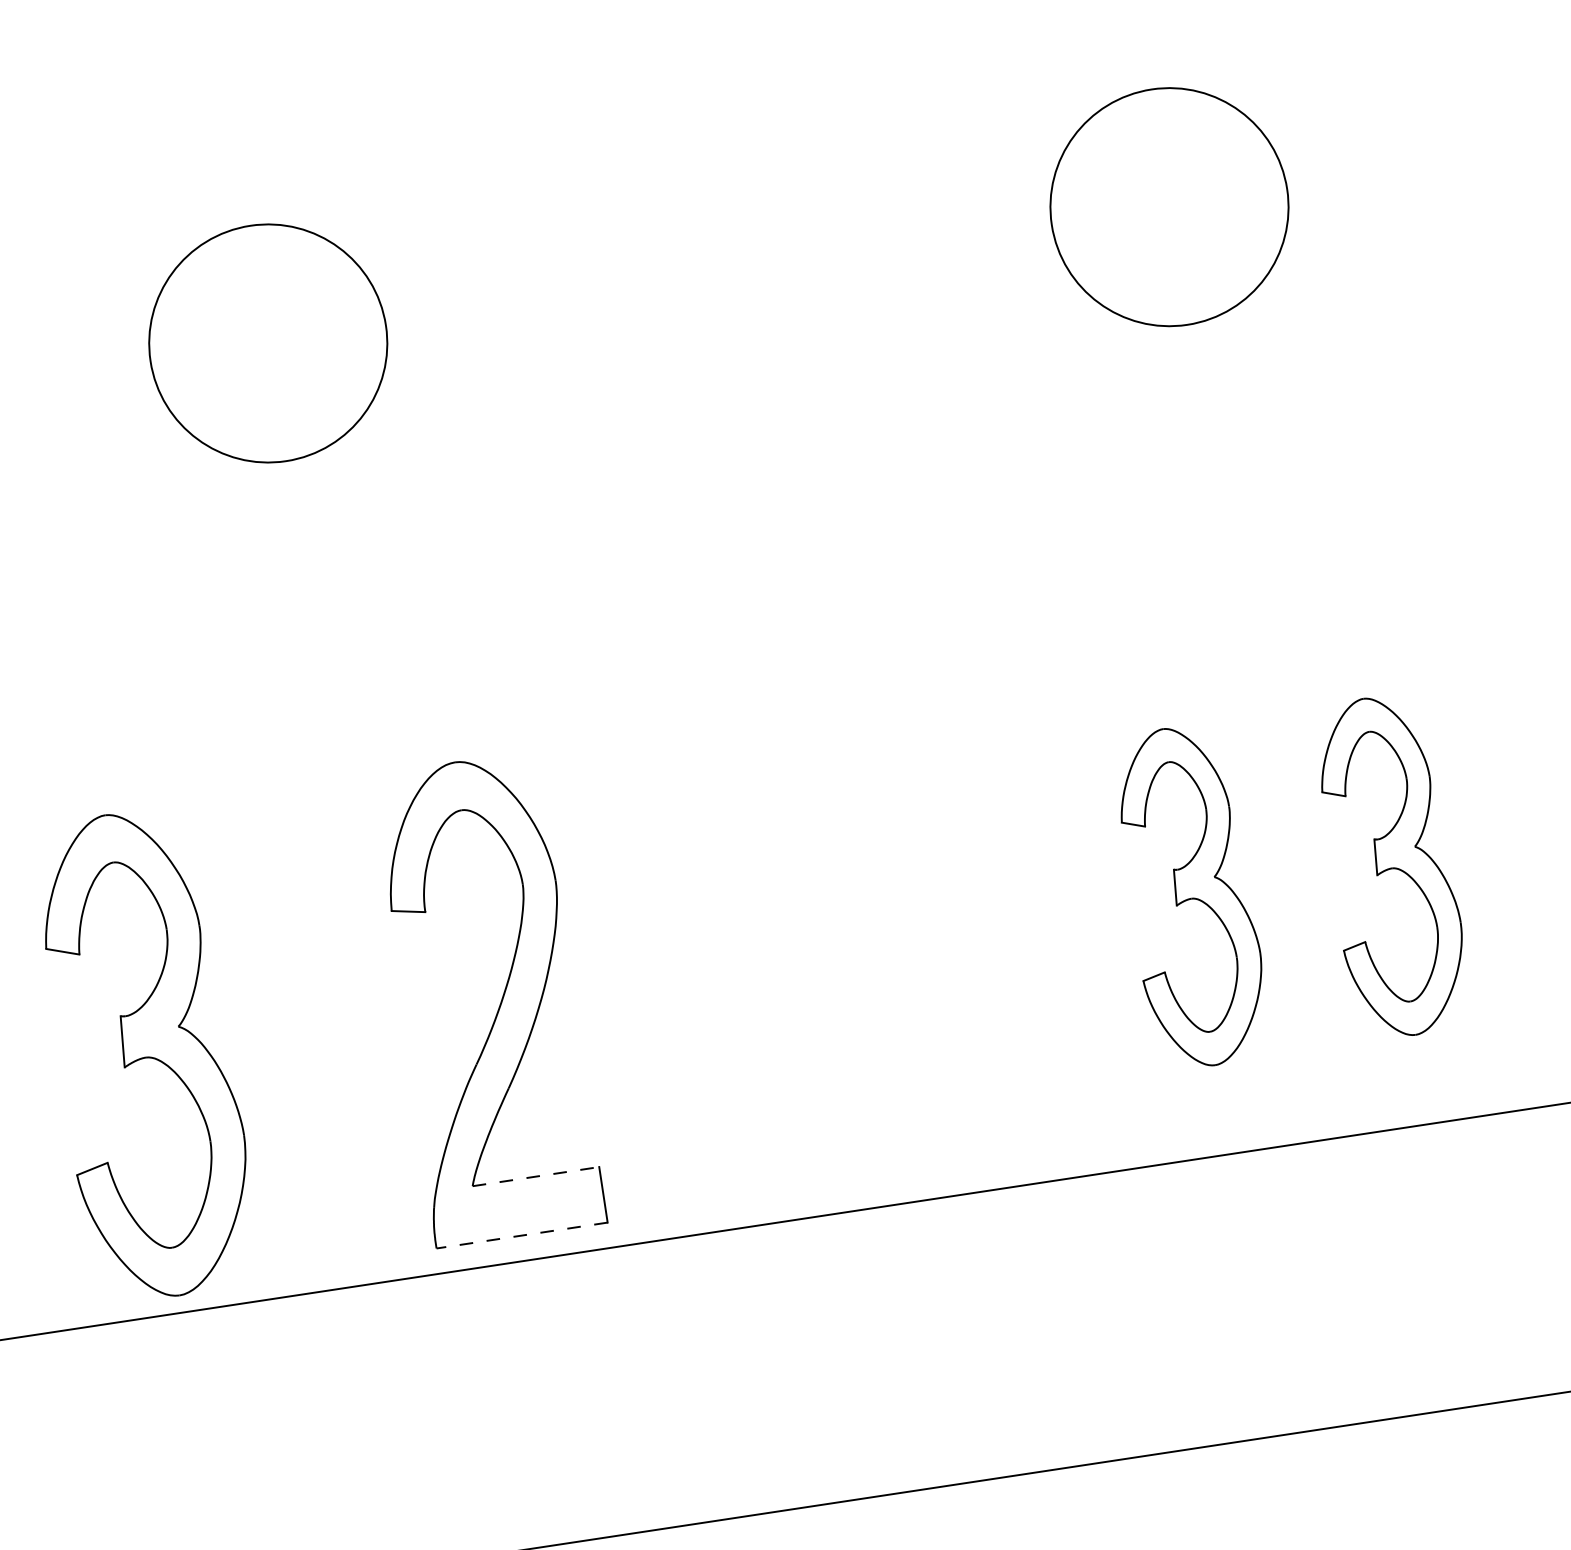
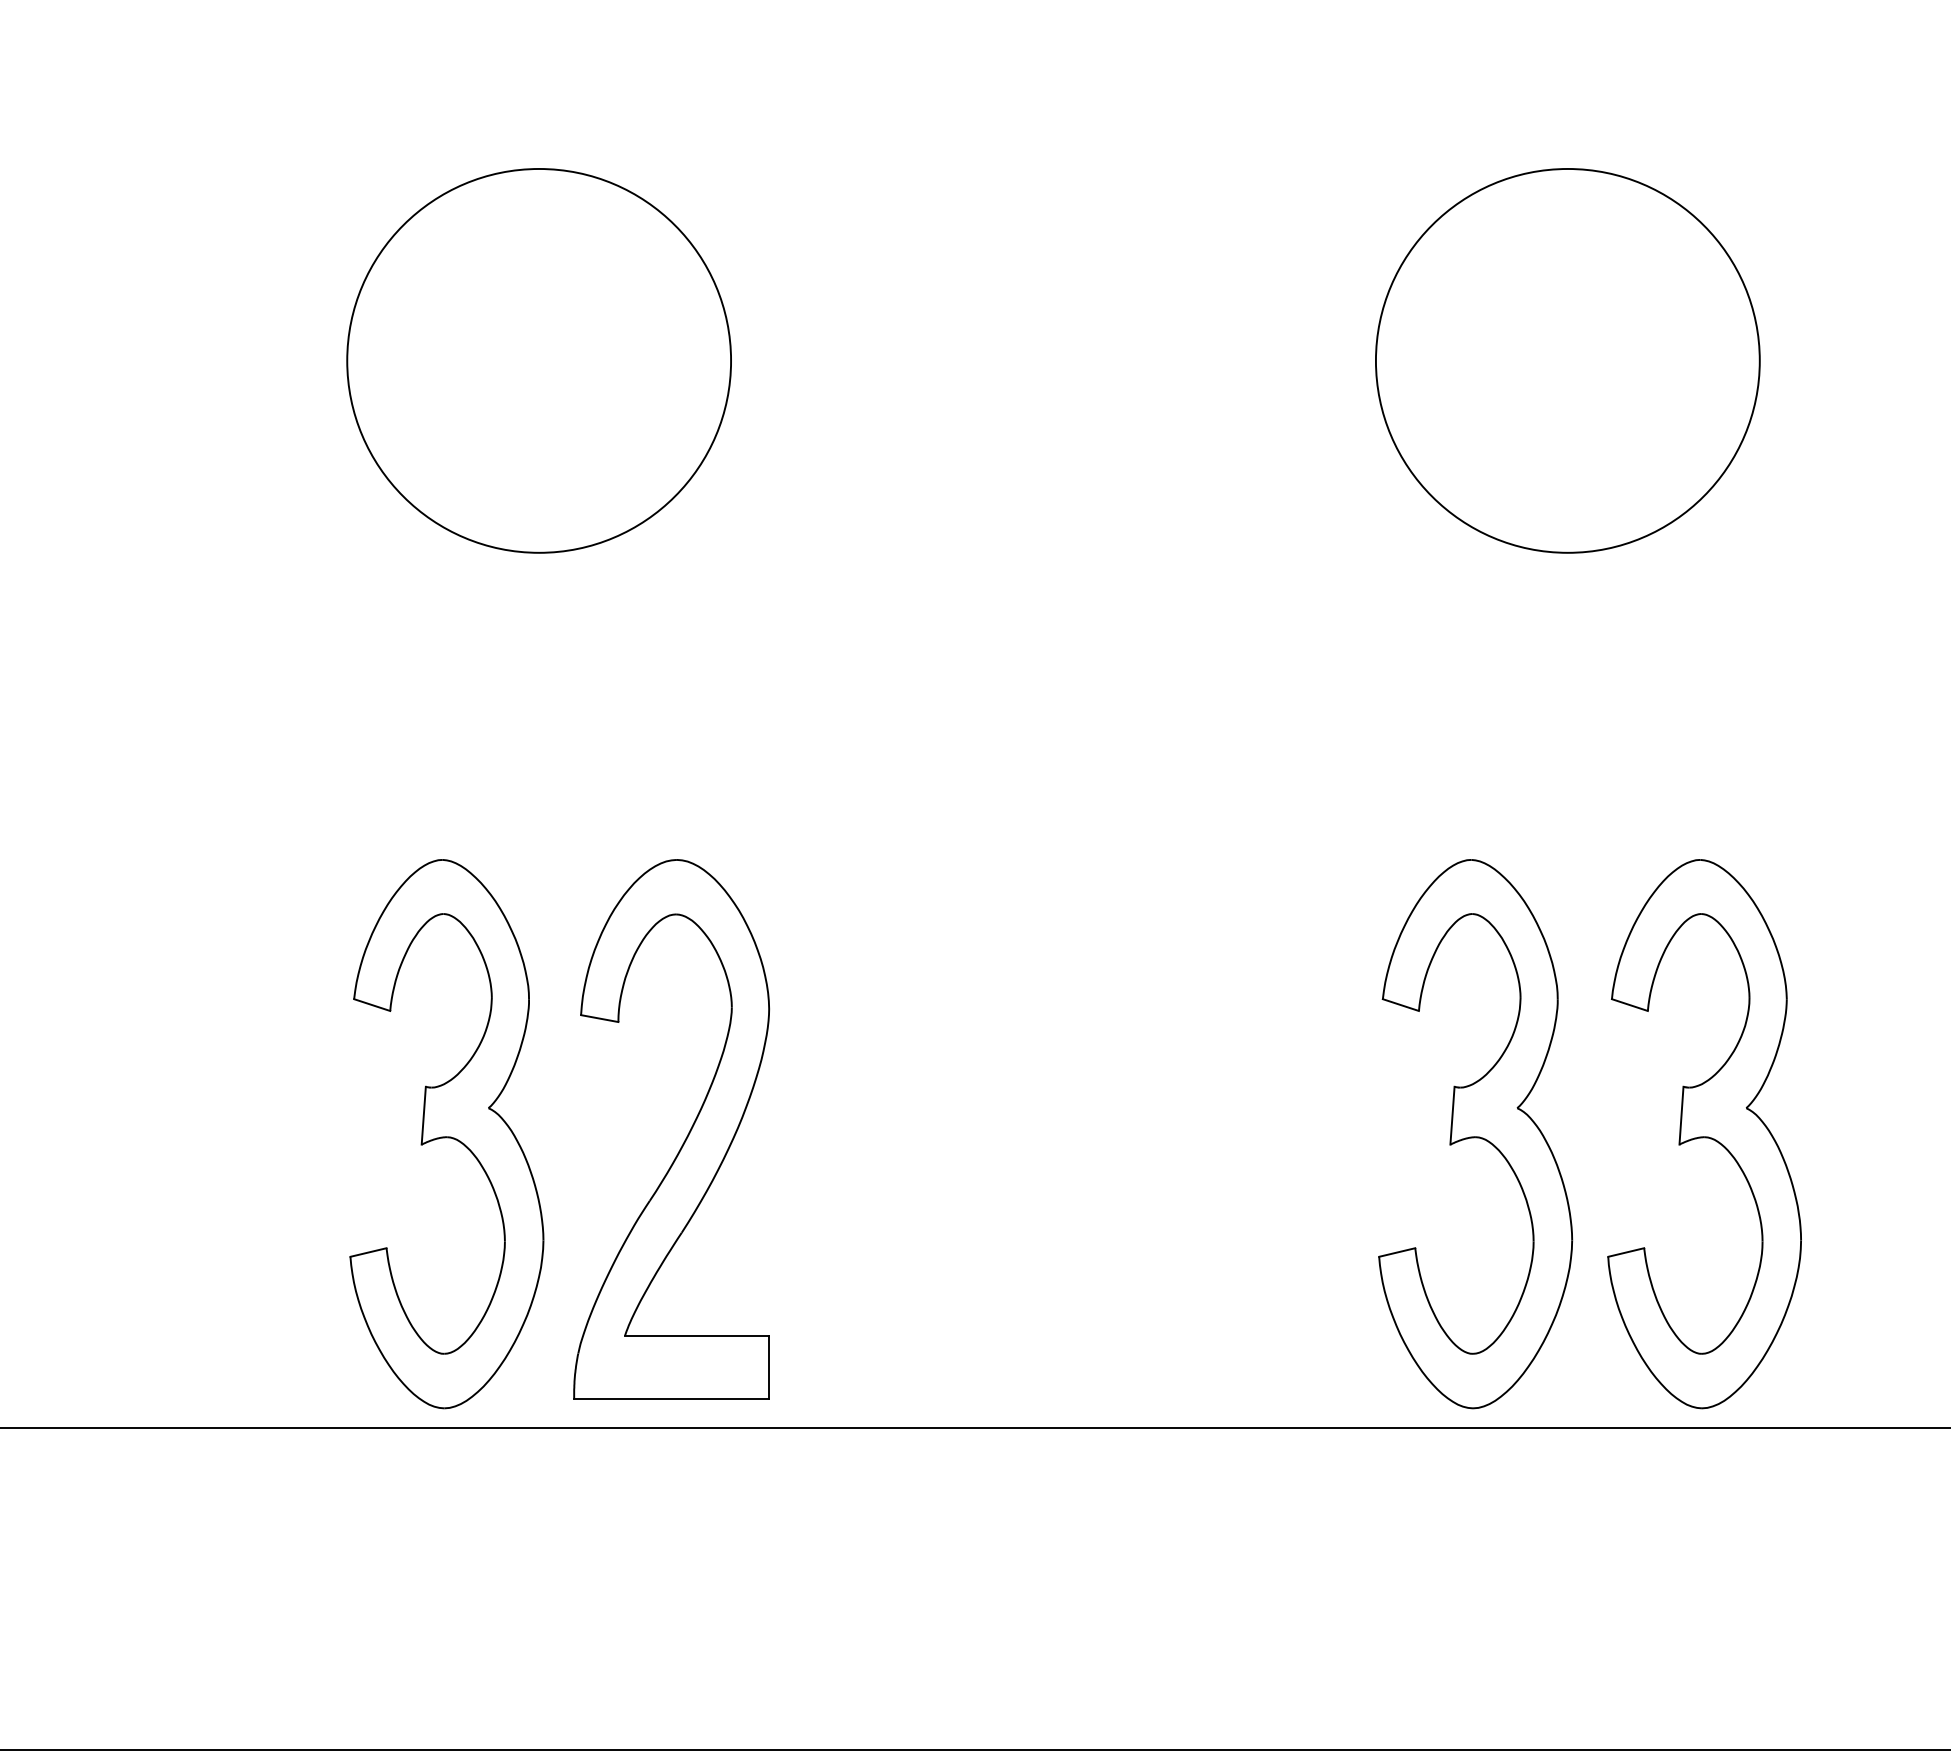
circle: (1169, 206) -> (1567, 360), size x1.43
circle: (267, 343) -> (538, 360), size x1.43
part: (1391, 866) -> (1704, 1134), size x1.43
part: (1191, 897) -> (1475, 1134), size x1.43
part: (145, 1055) -> (446, 1134), moved
line: (536, 1176) -> (697, 1335), dashed -> solid
line: (521, 1235) -> (671, 1399), dashed -> solid

